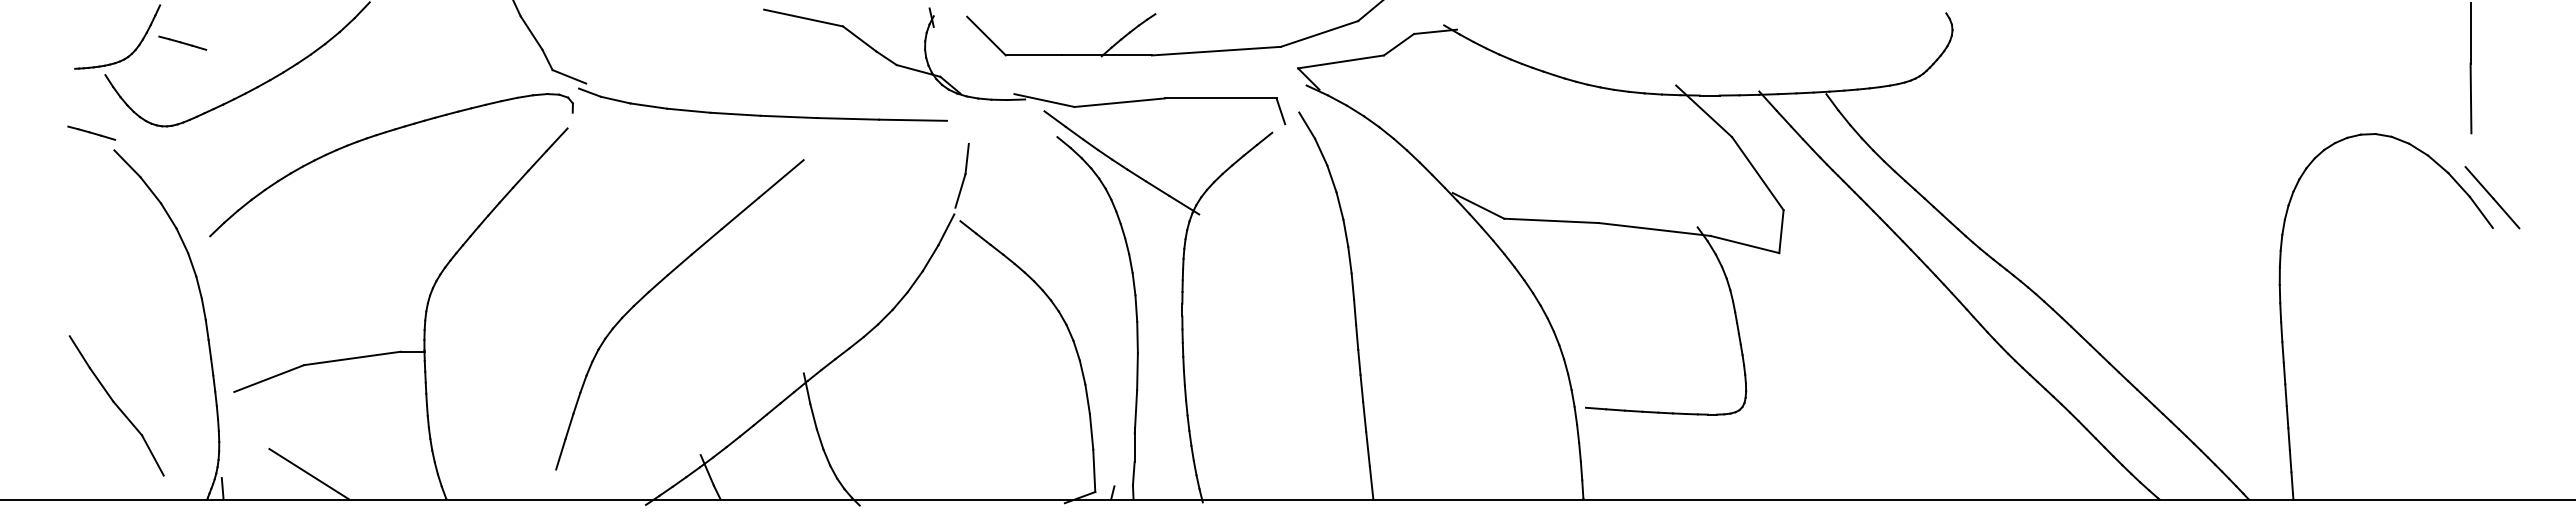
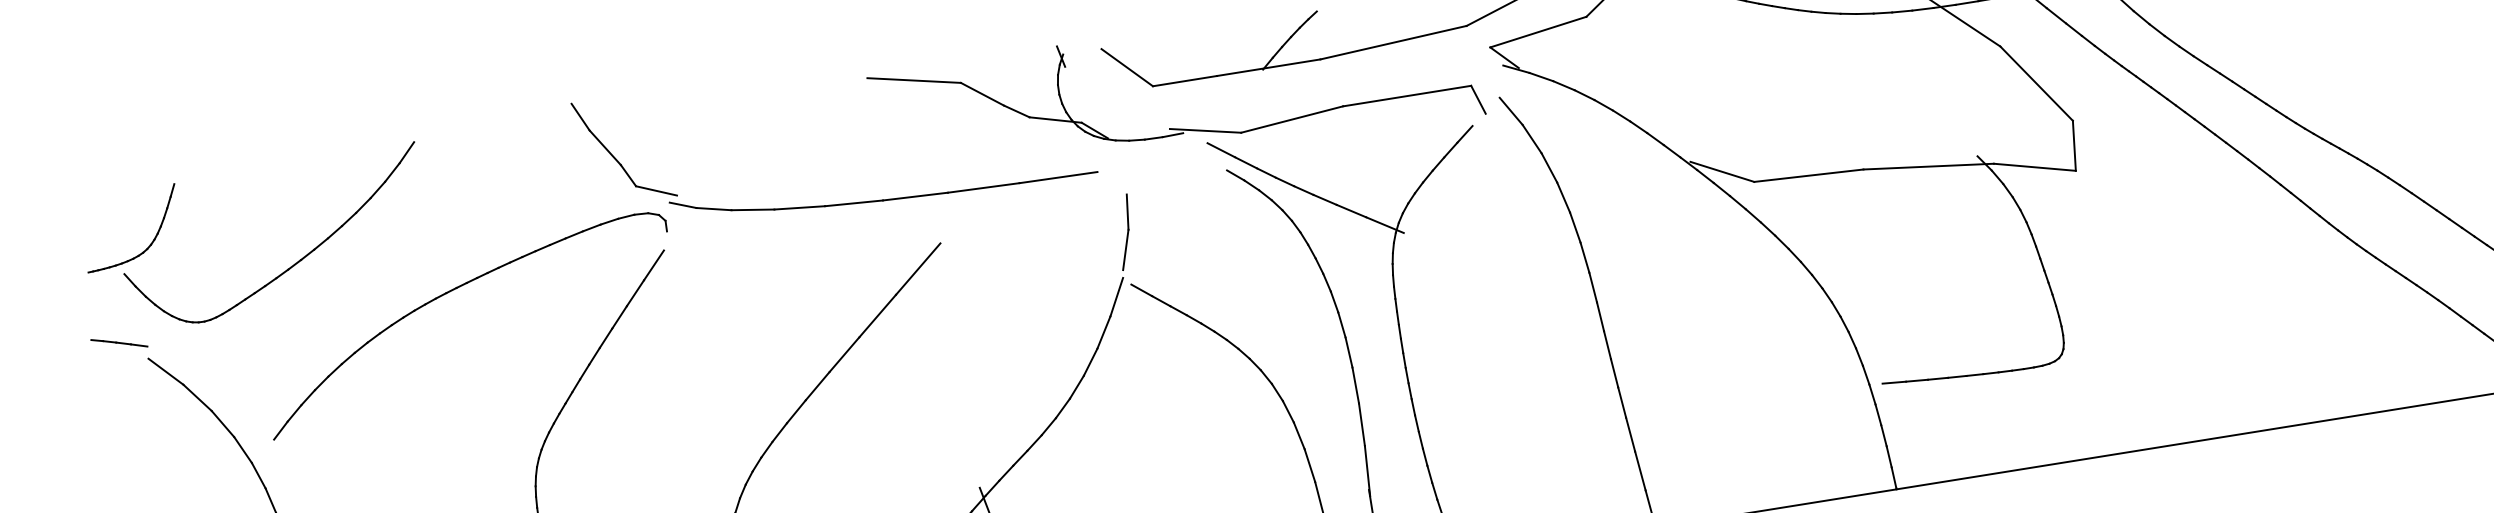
line: (182, 42) -> (206, 222), removed

